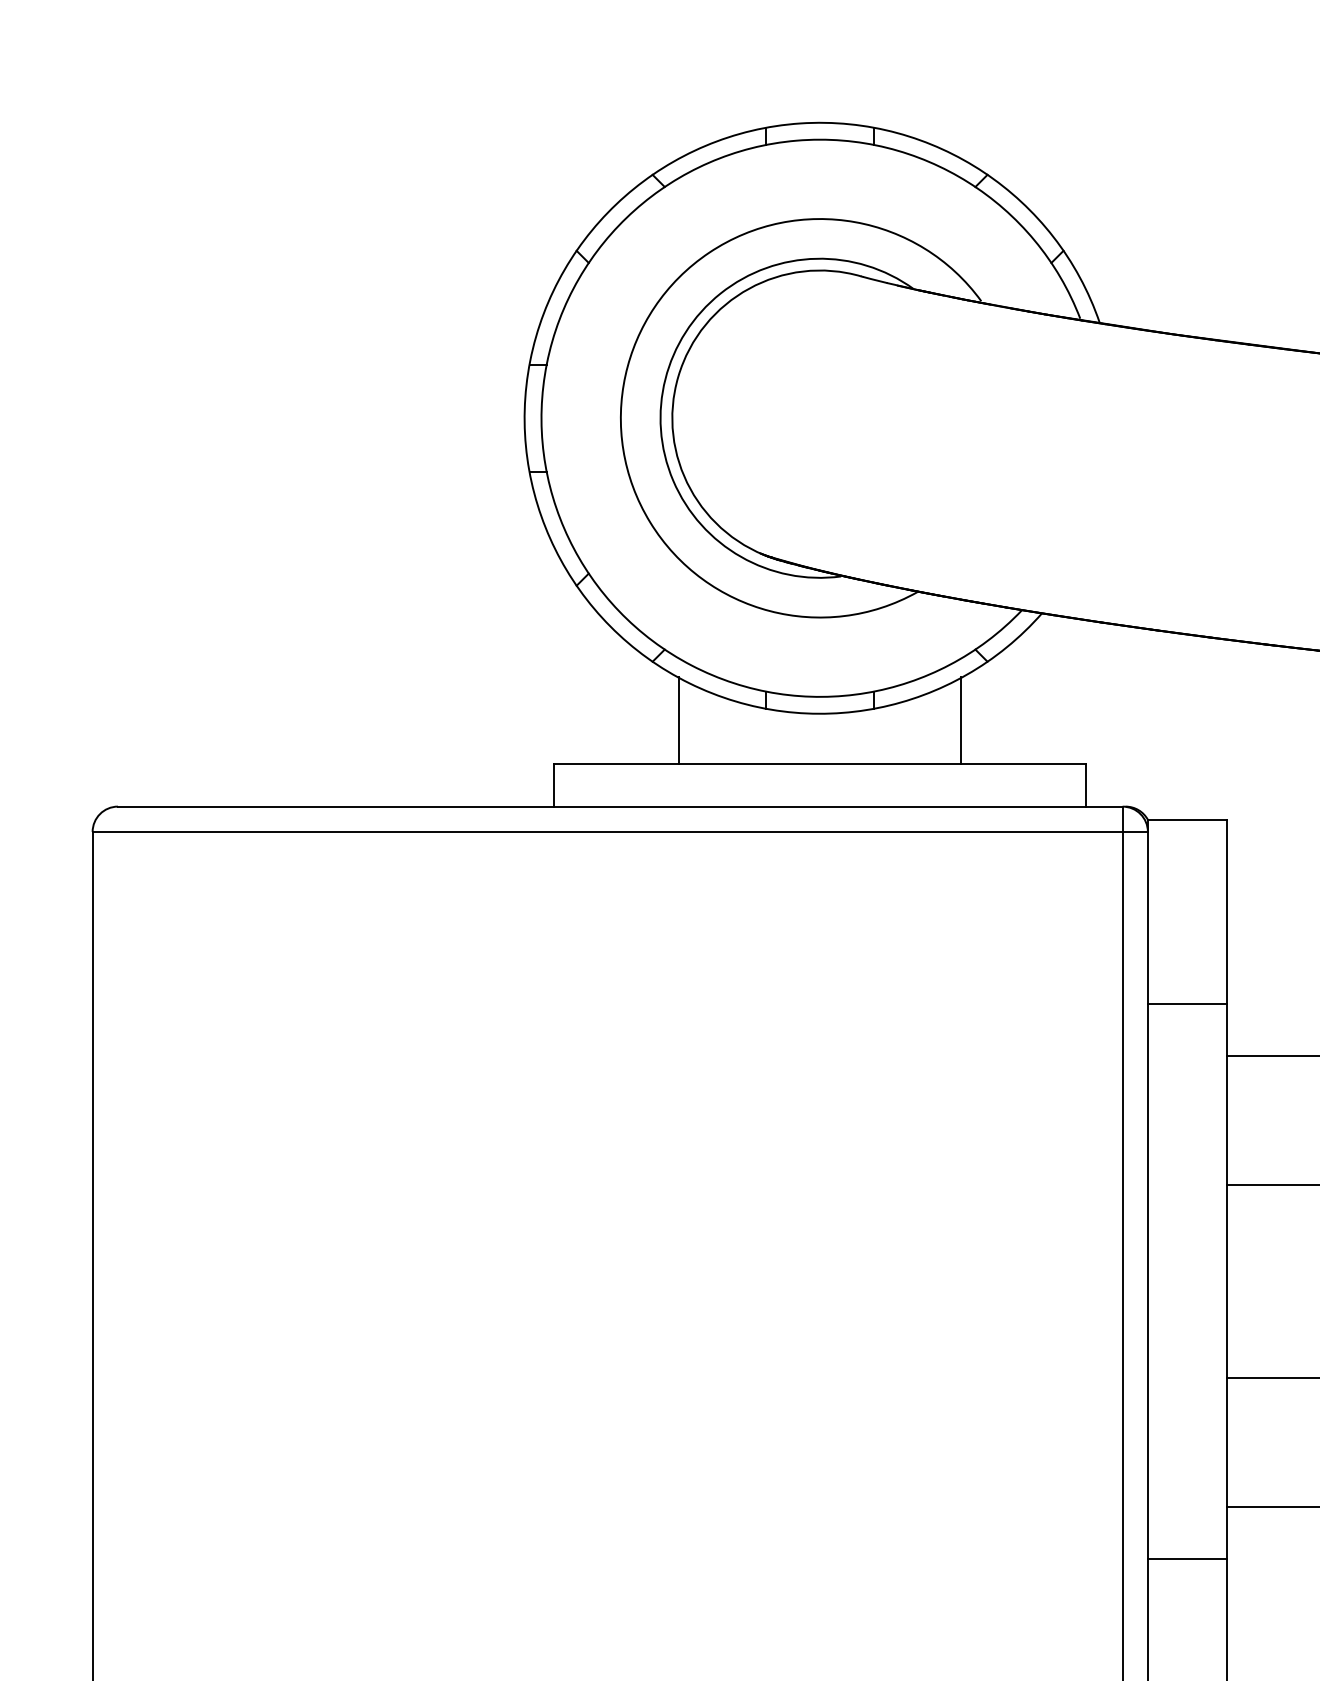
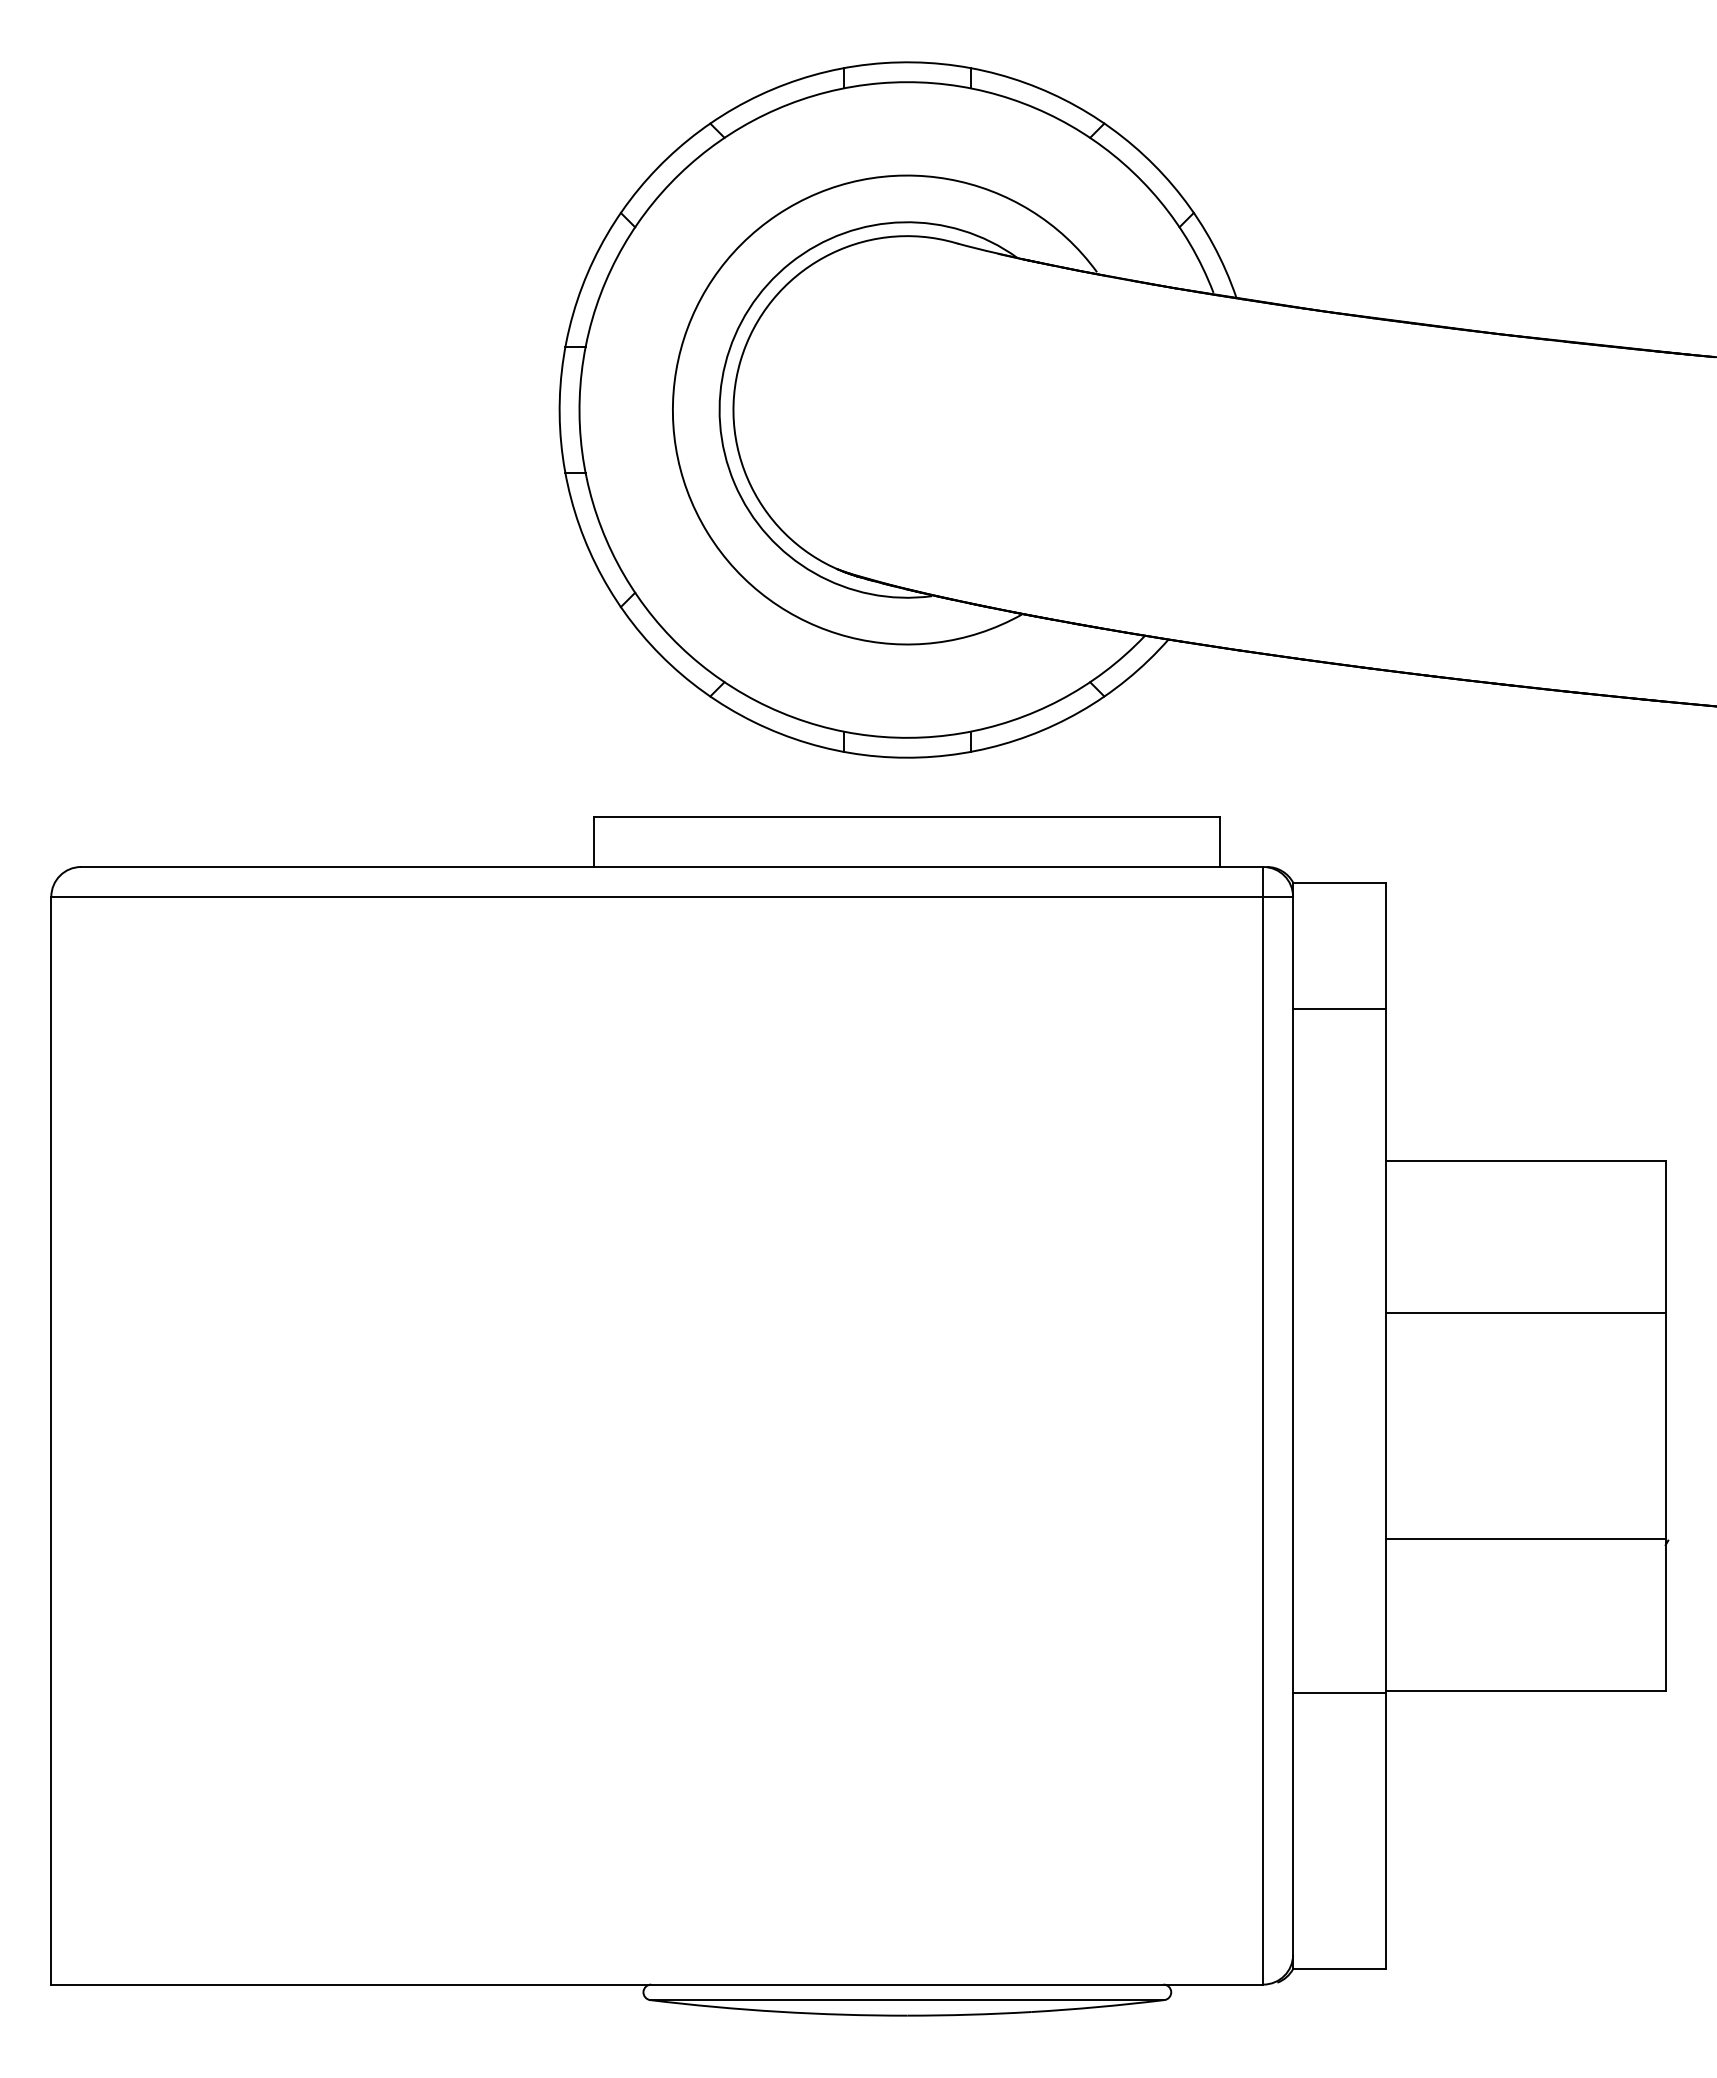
line: (679, 720) -> (741, 765), removed
line: (961, 720) -> (1073, 765), removed
line: (1187, 1004) -> (1339, 1008), moved
line: (1187, 1558) -> (1339, 1692), moved

